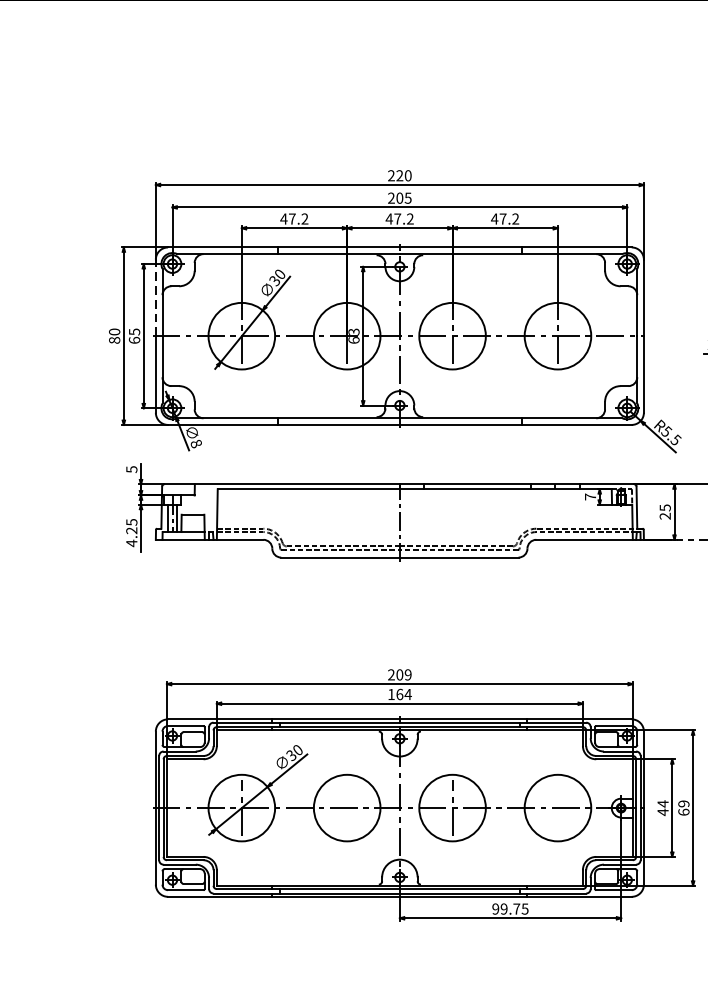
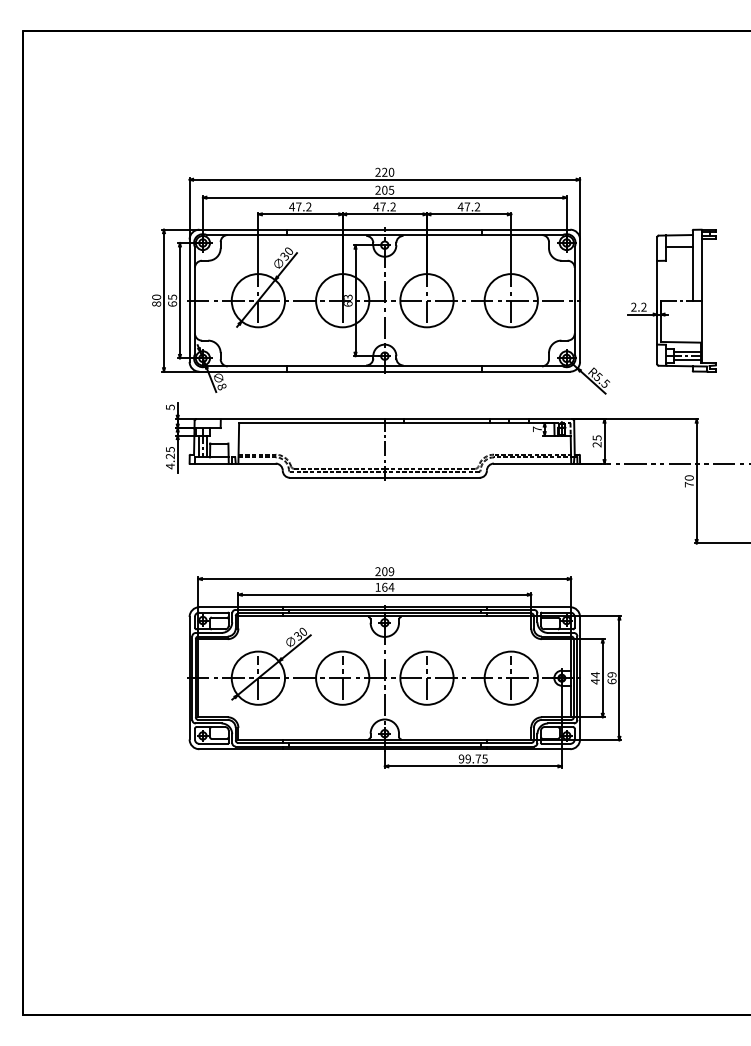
line: (155, 298) -> (189, 270), dashed -> solid
line: (346, 808) -> (342, 678), added
line: (558, 808) -> (511, 678), added

